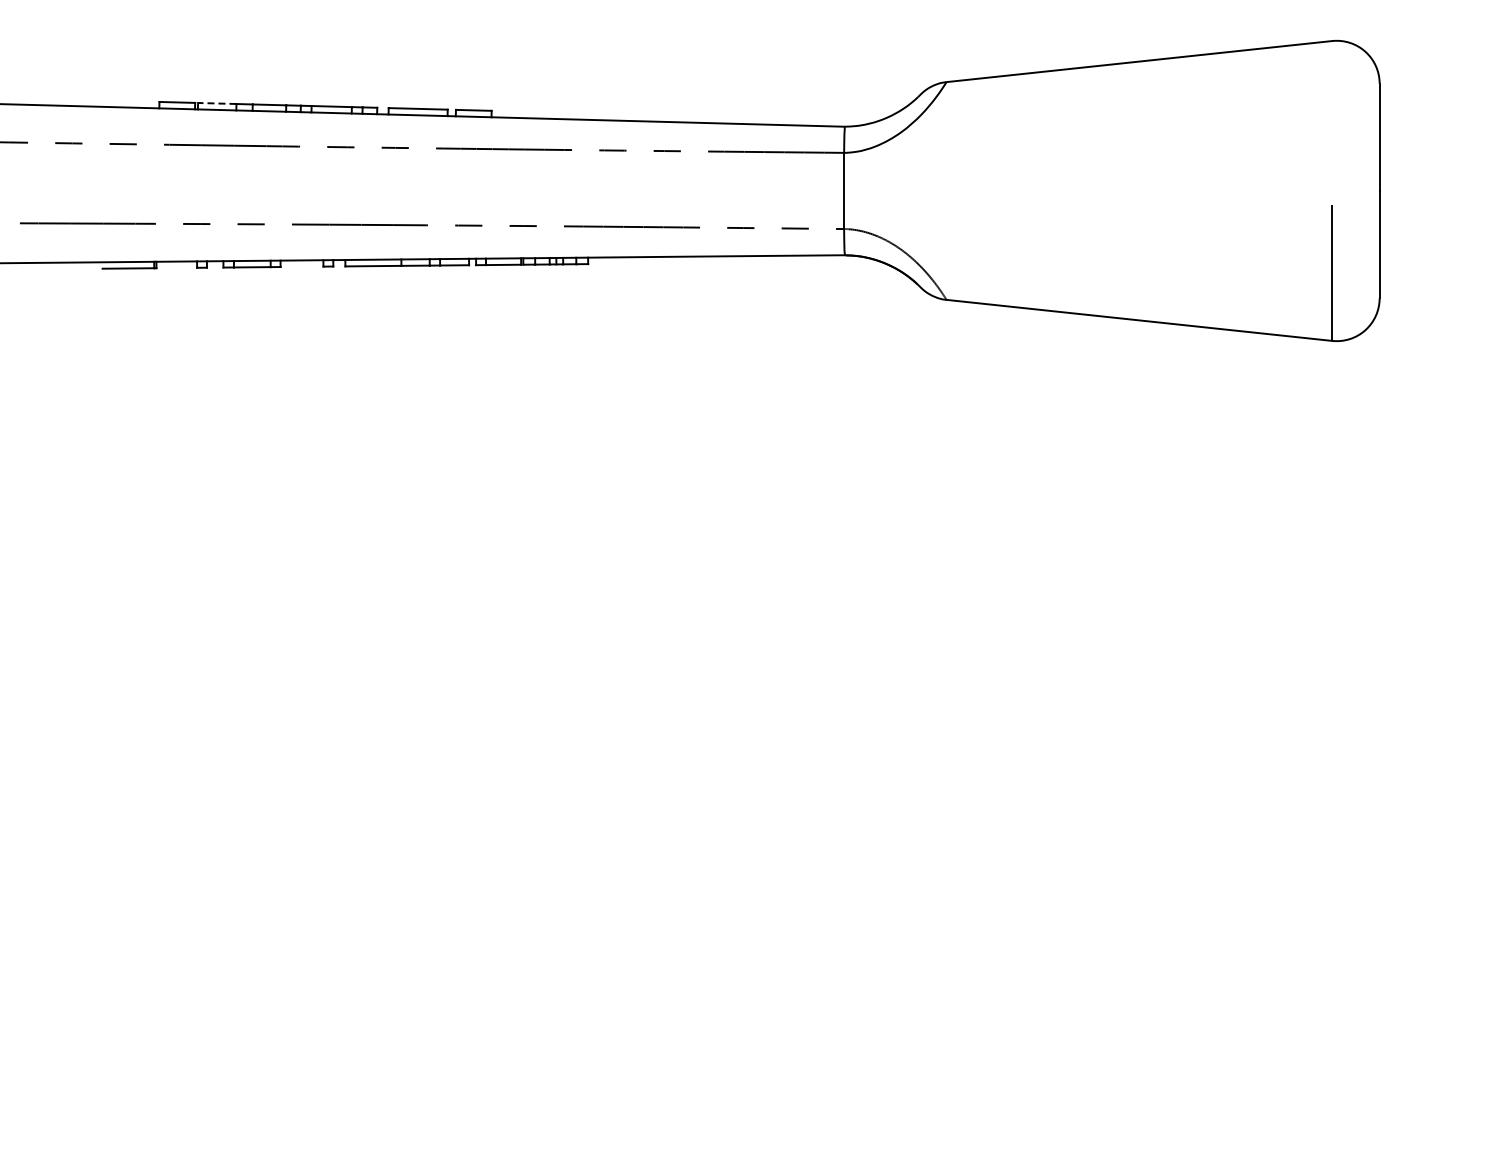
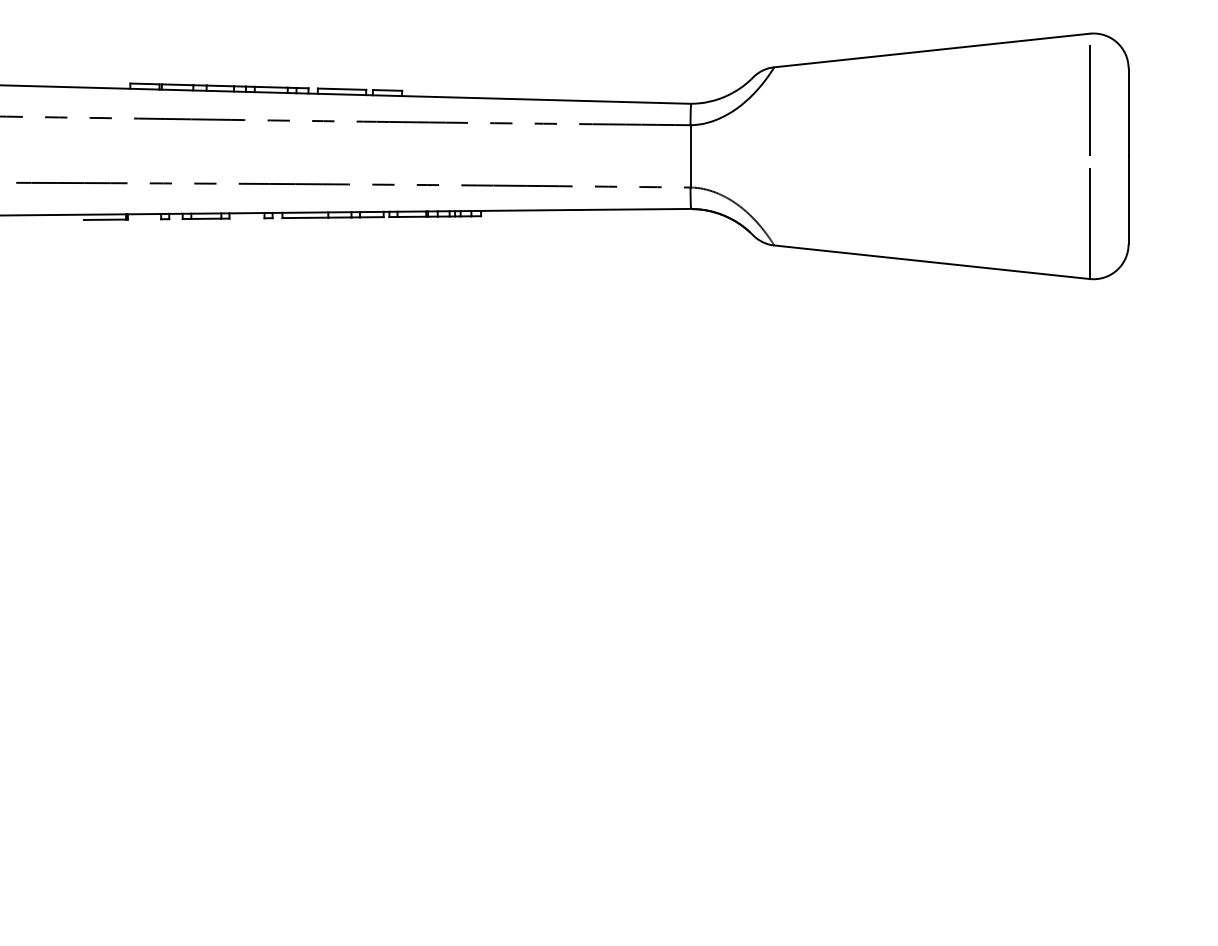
line: (216, 103) -> (177, 84), dashed -> solid
line: (1331, 122) -> (1089, 100), added

